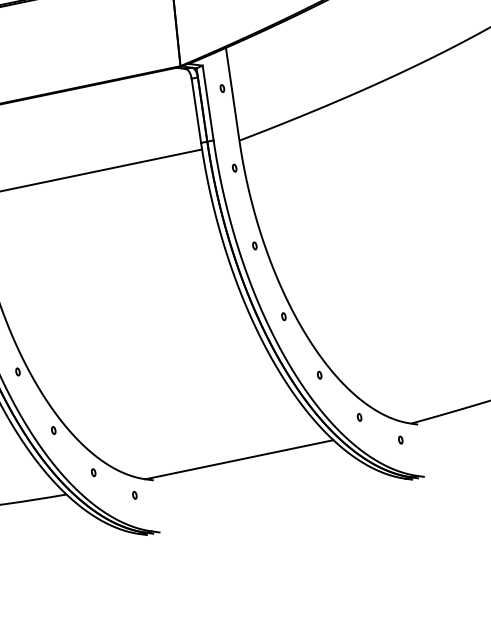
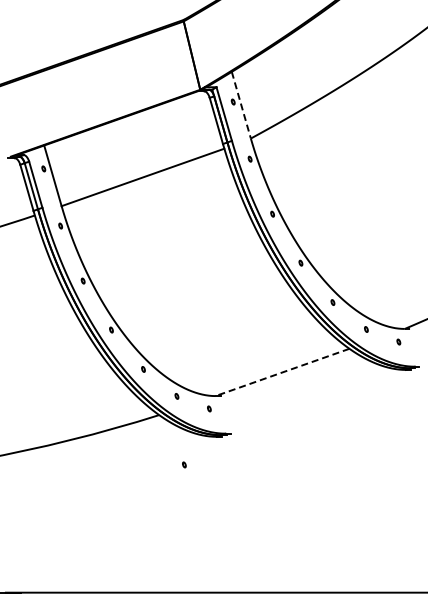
line: (233, 93) -> (241, 104), solid -> dashed
line: (239, 459) -> (282, 372), solid -> dashed
part: (91, 565) -> (184, 464), added

